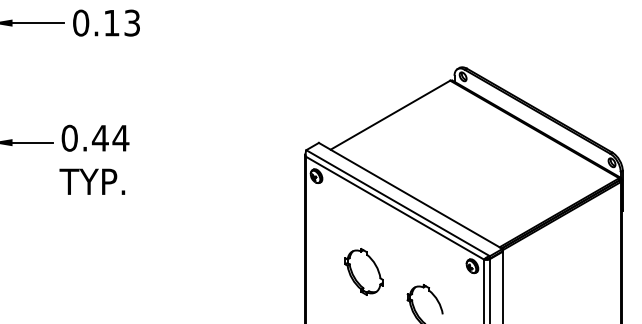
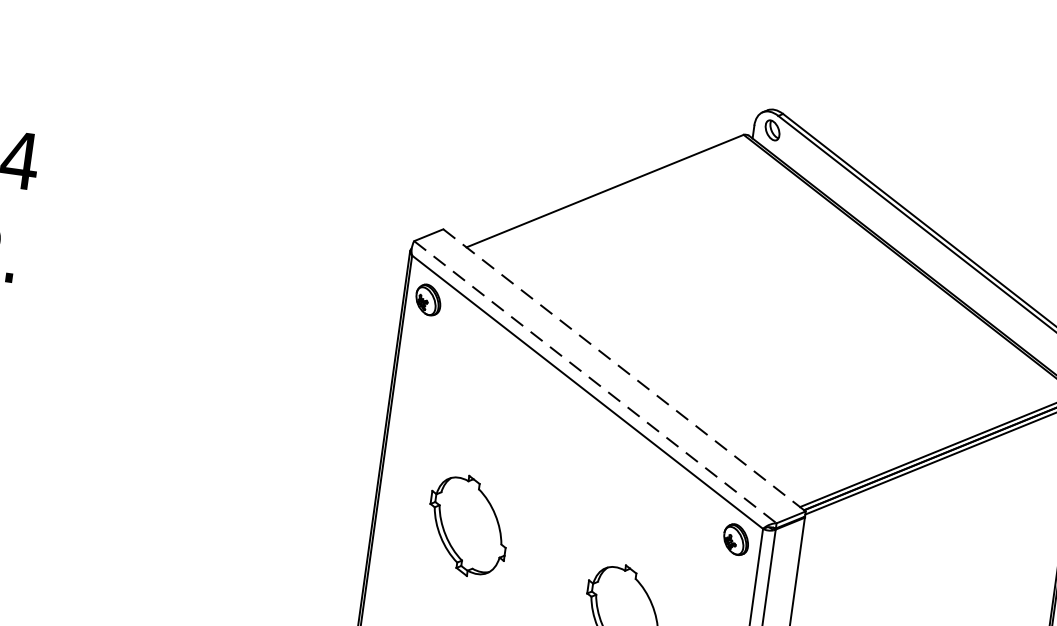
line: (411, 196) -> (626, 371), solid -> dashed
line: (398, 203) -> (596, 382), solid -> dashed
part: (363, 271) -> (467, 524), moved

